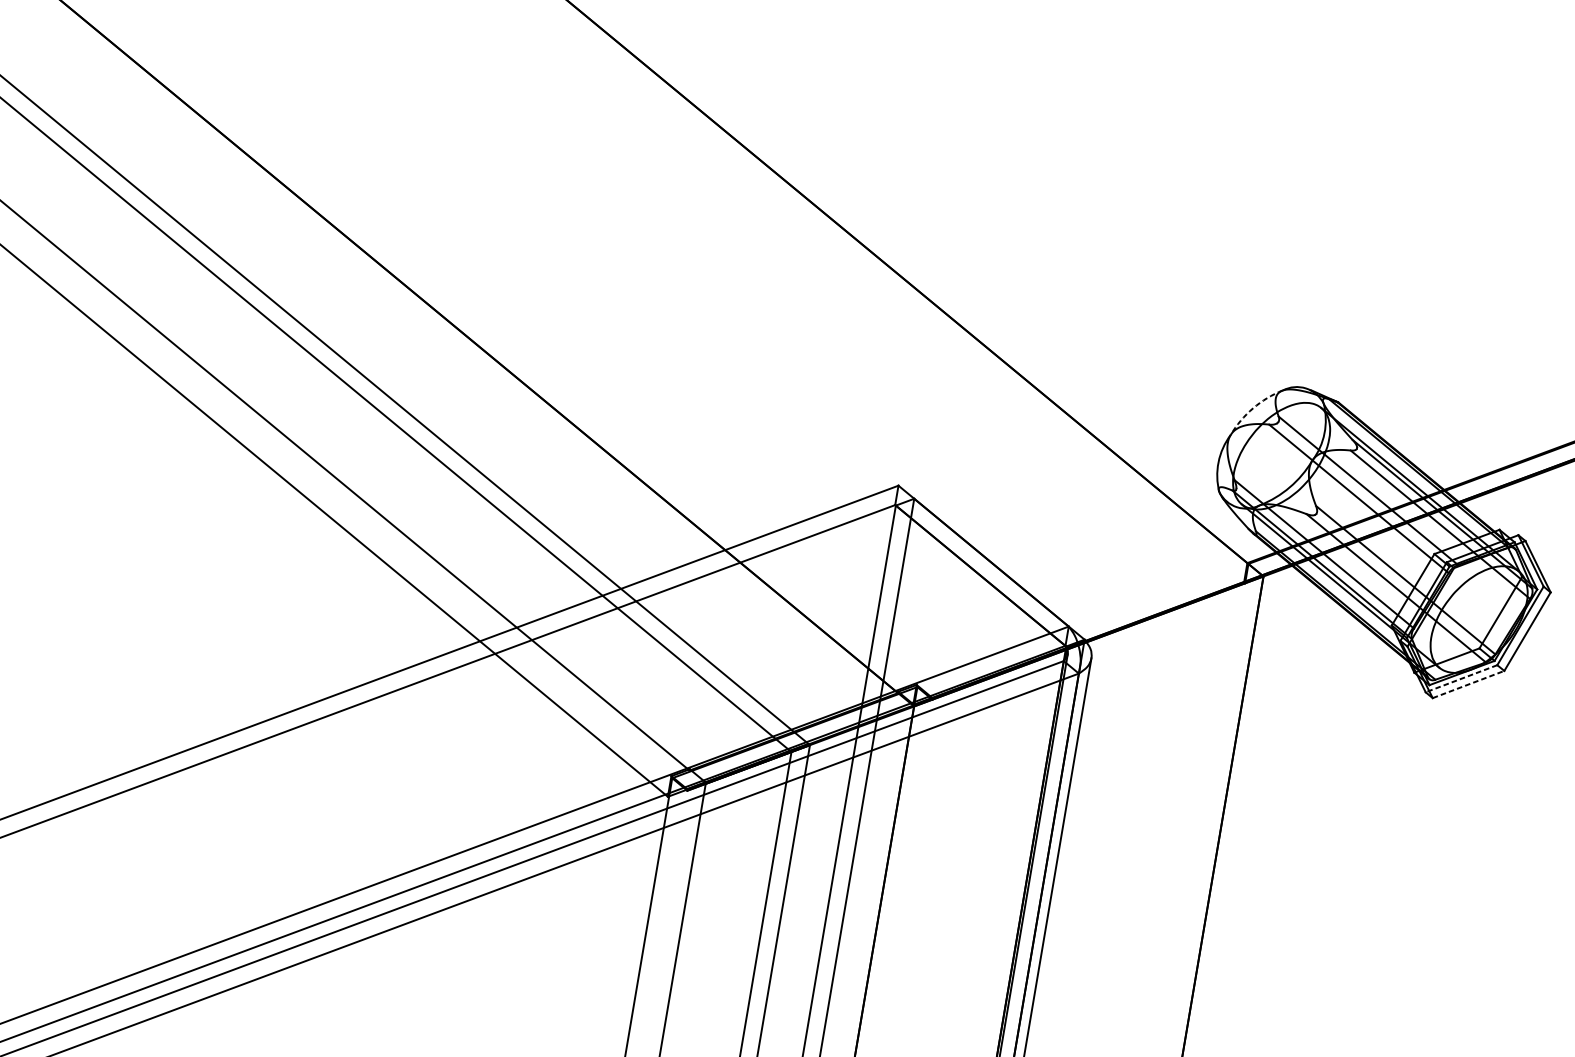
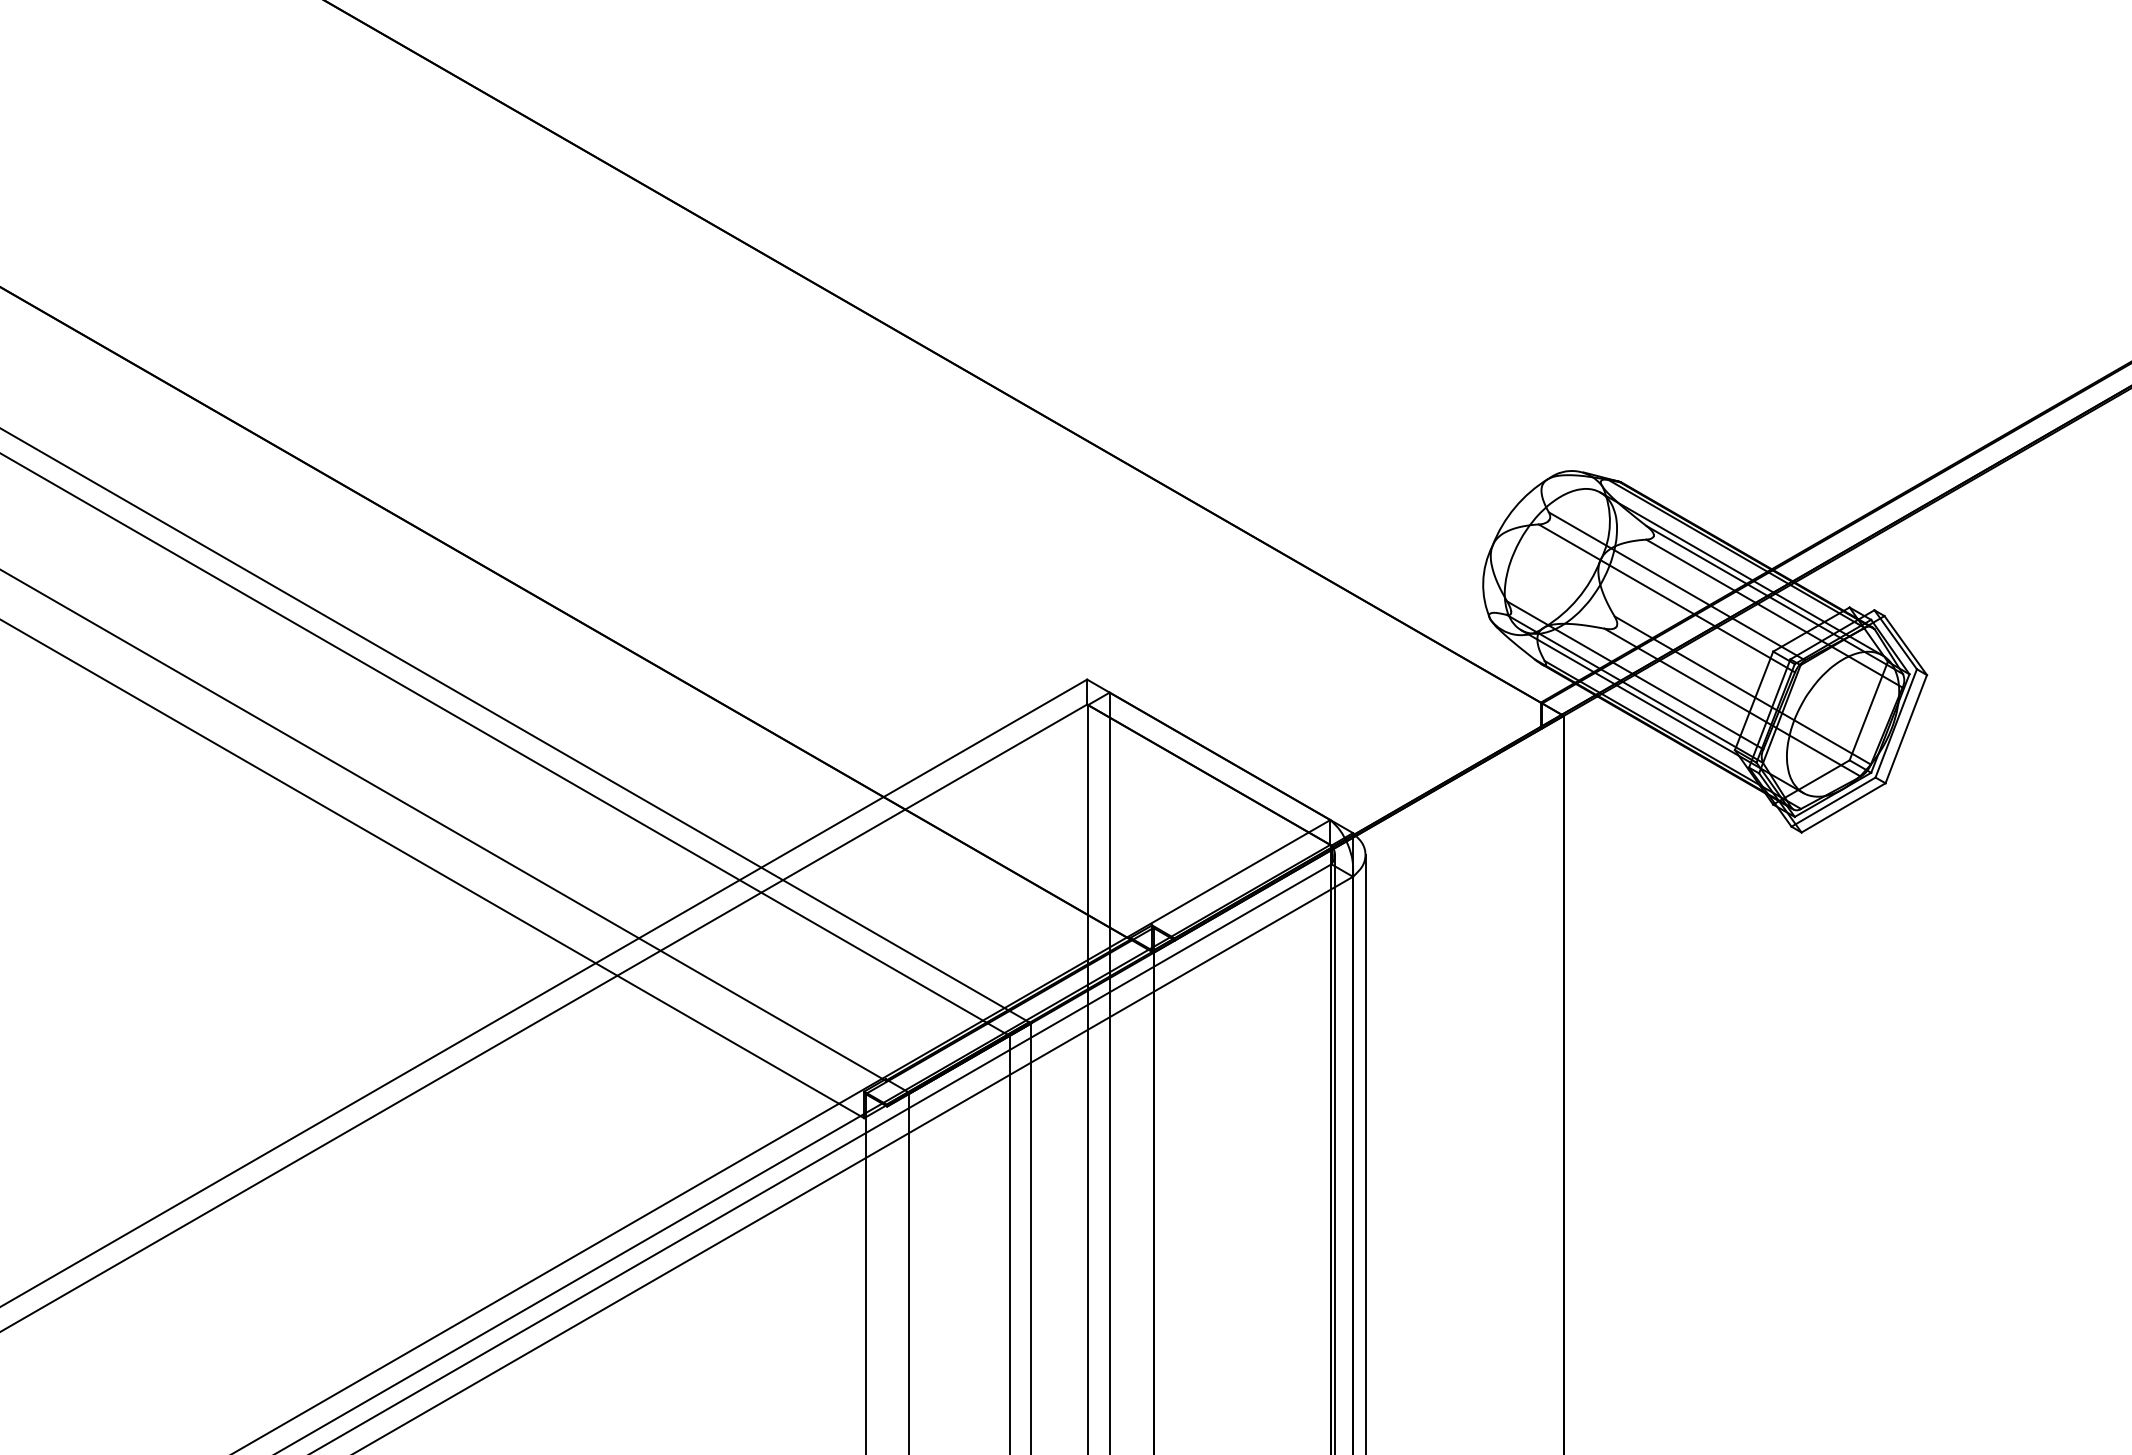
arc: (1253, 408) -> (1515, 507), dashed -> solid
line: (1461, 679) -> (1833, 802), dashed -> solid
line: (1468, 684) -> (1843, 807), dashed -> solid

